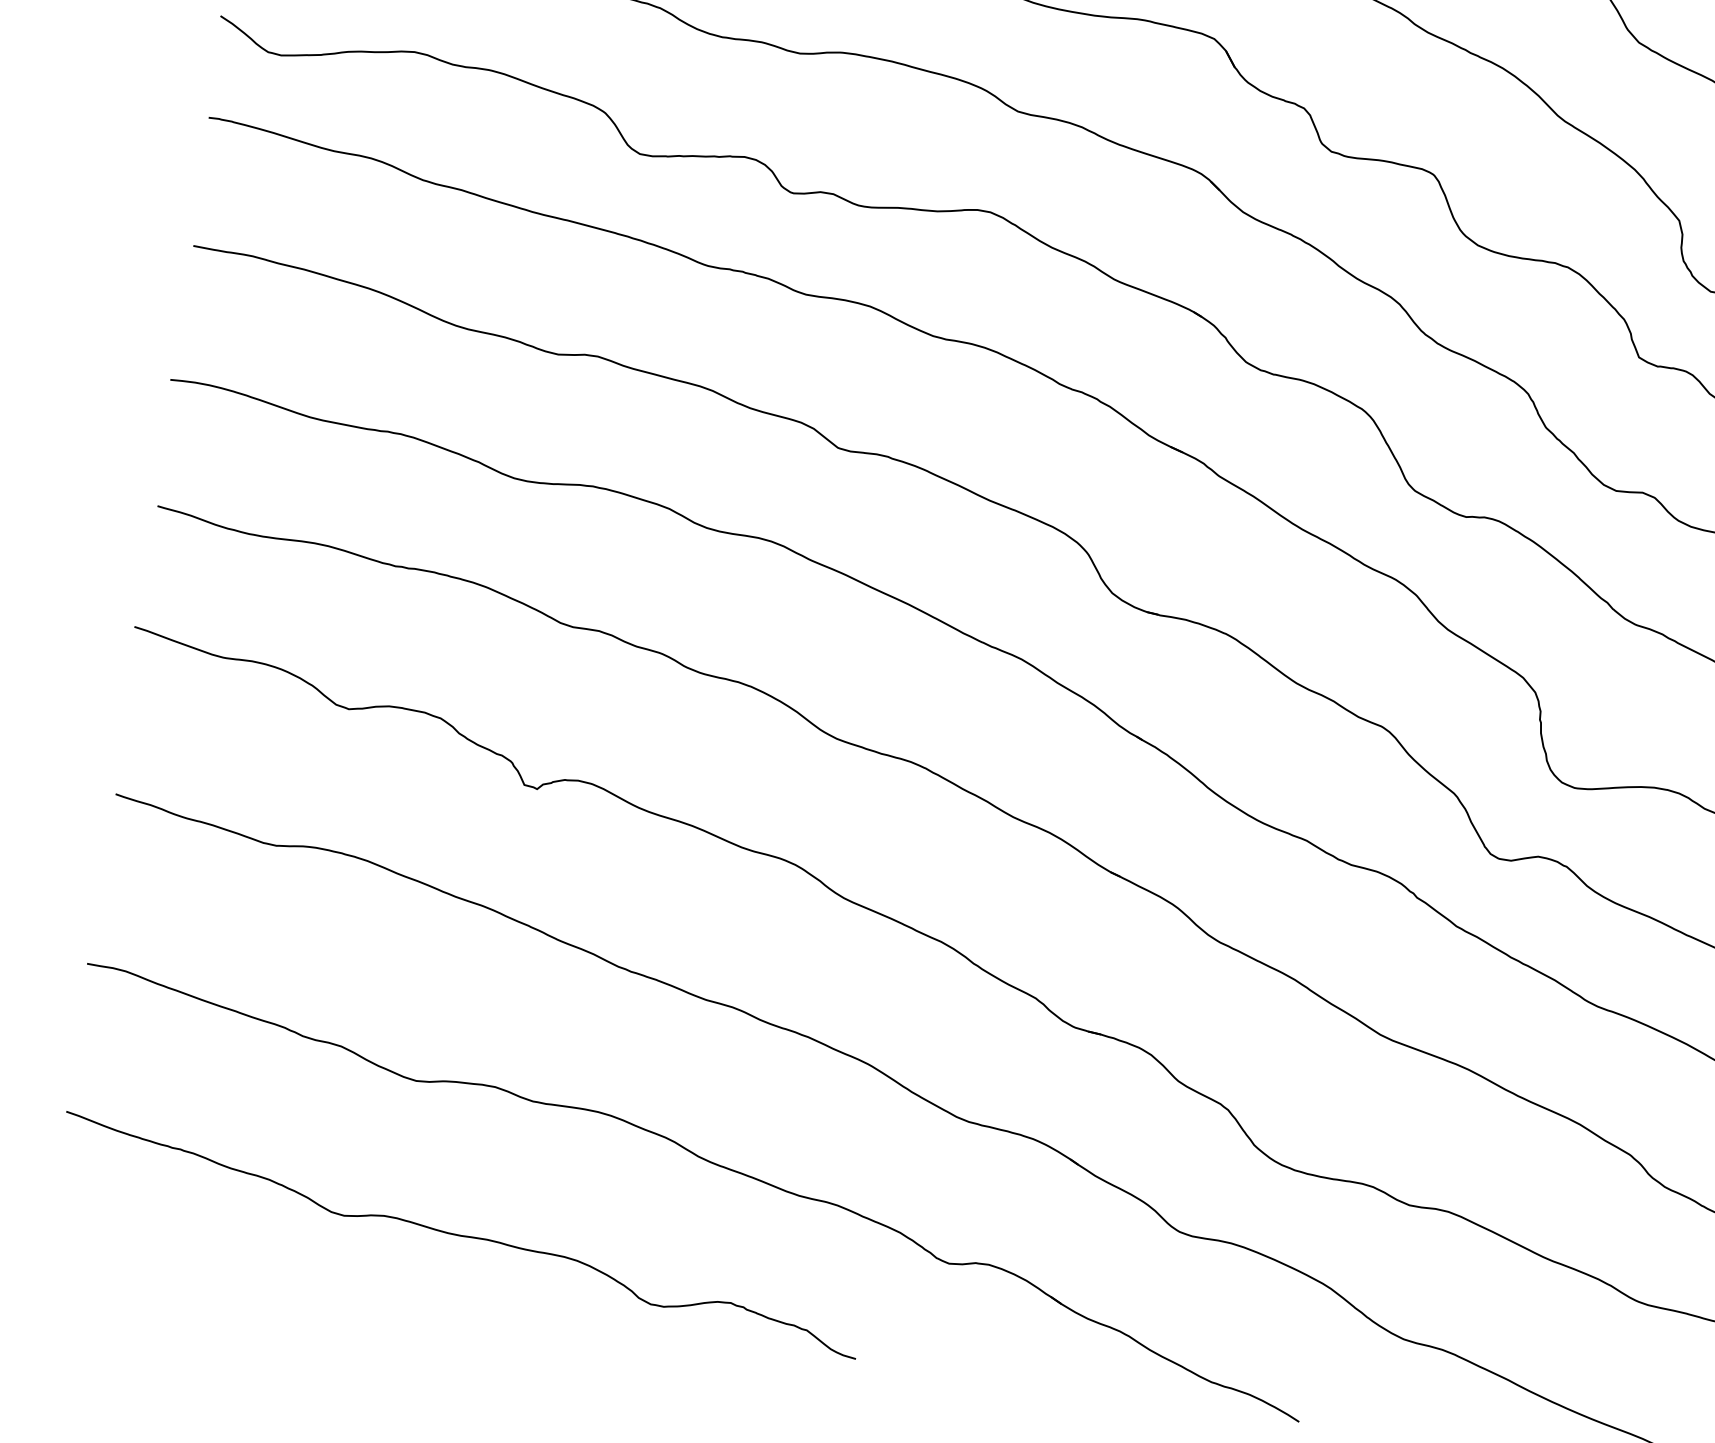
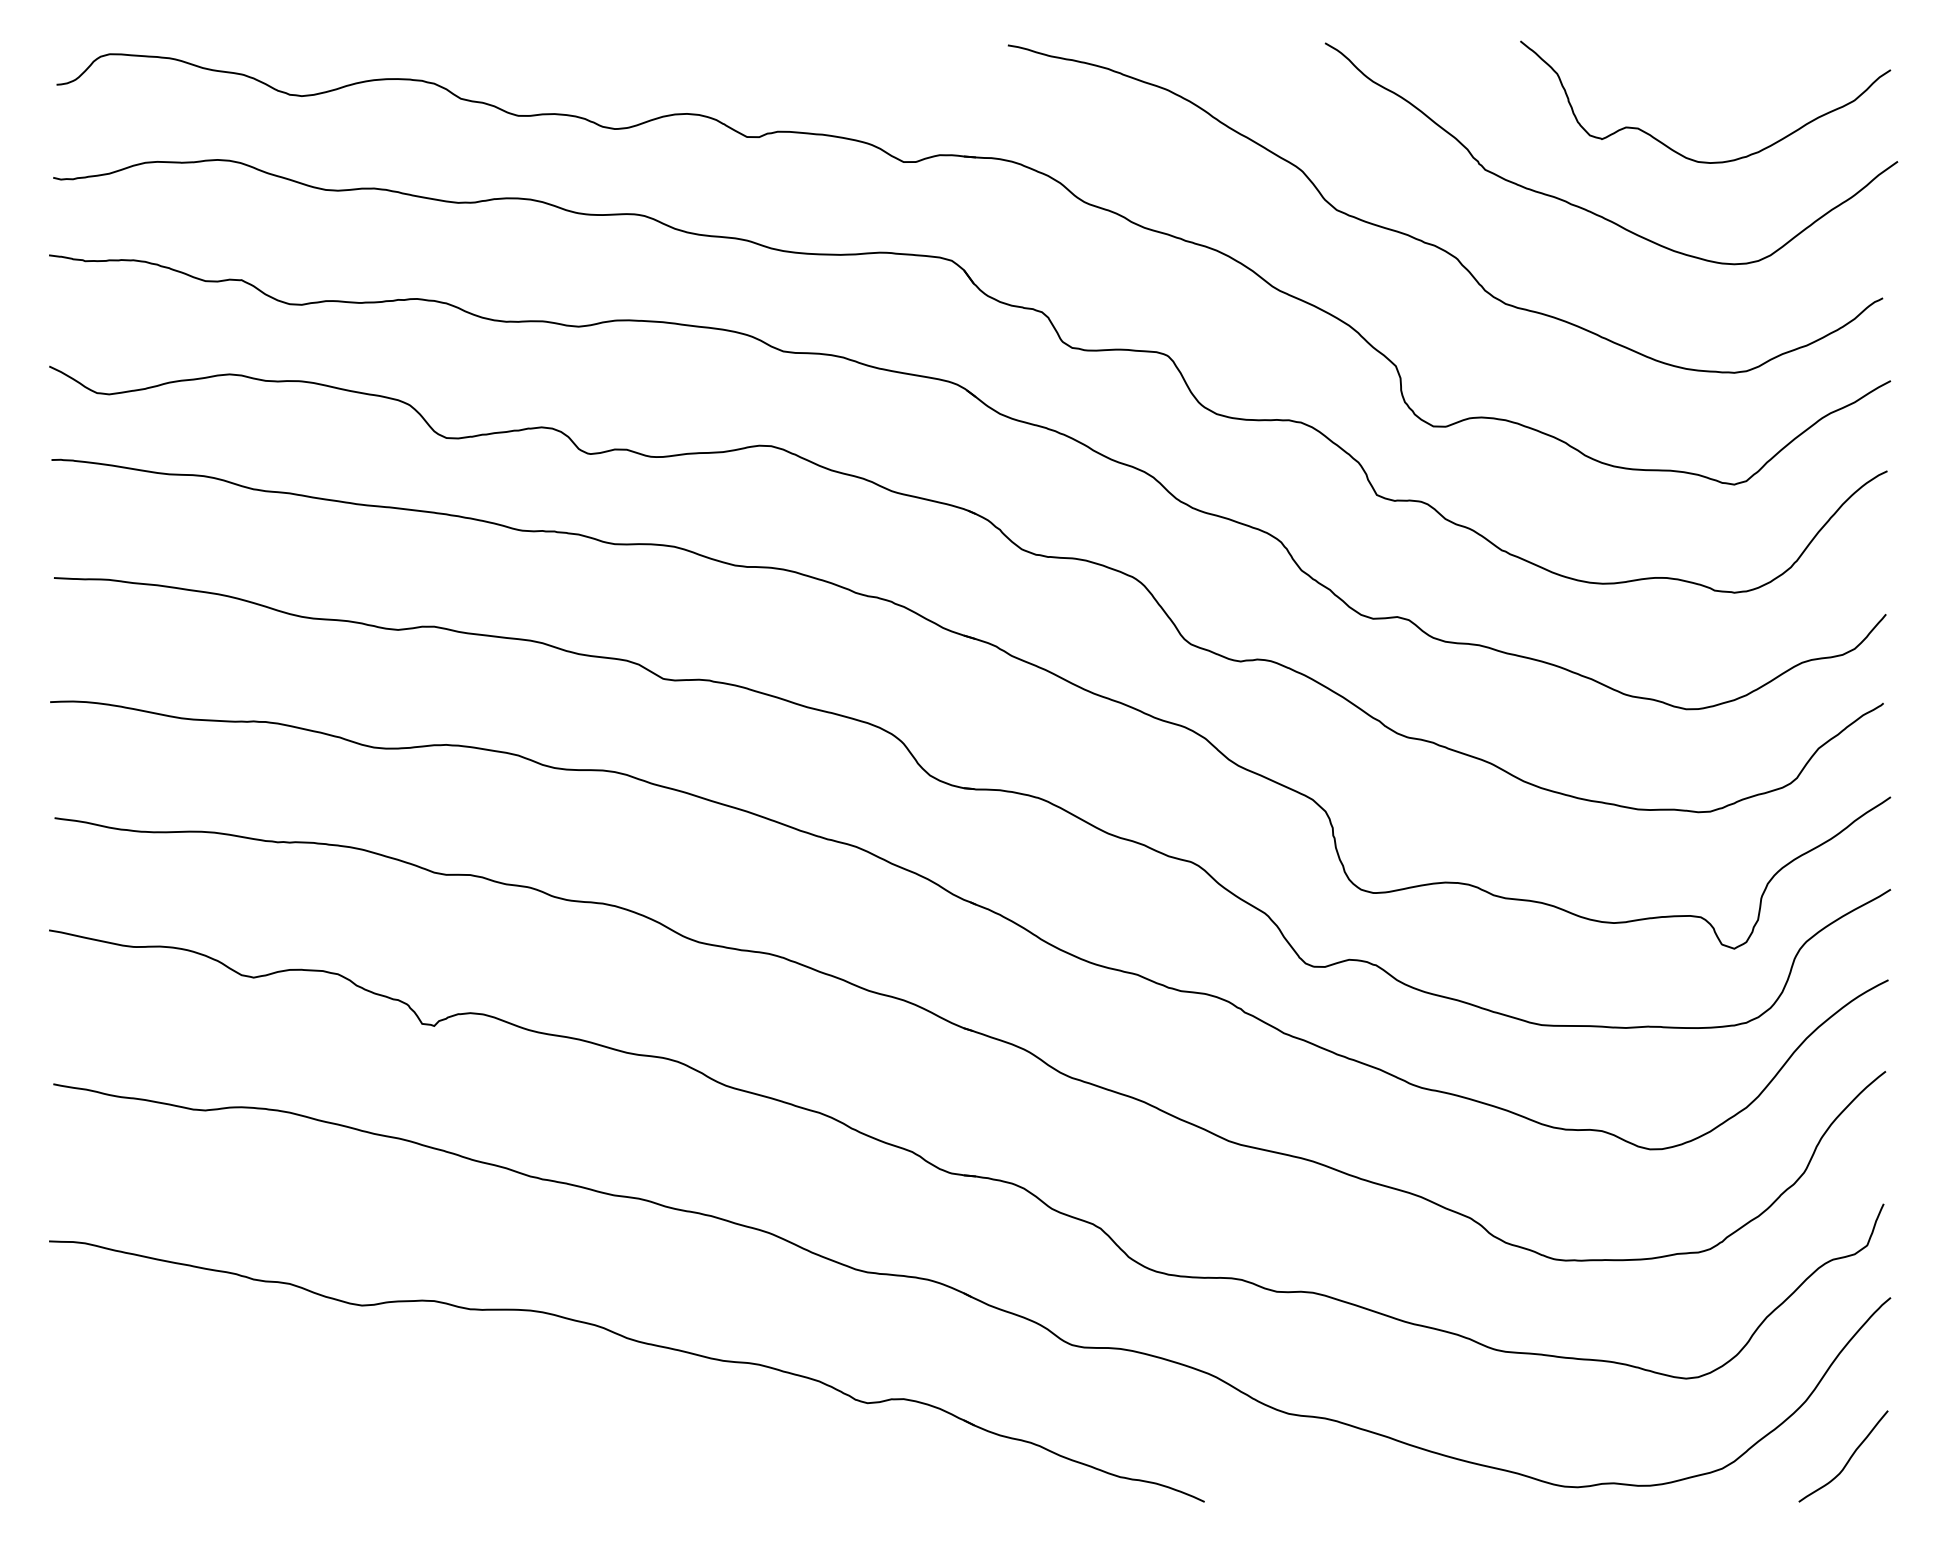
curve: (461, 1235) -> (422, 1439), removed

